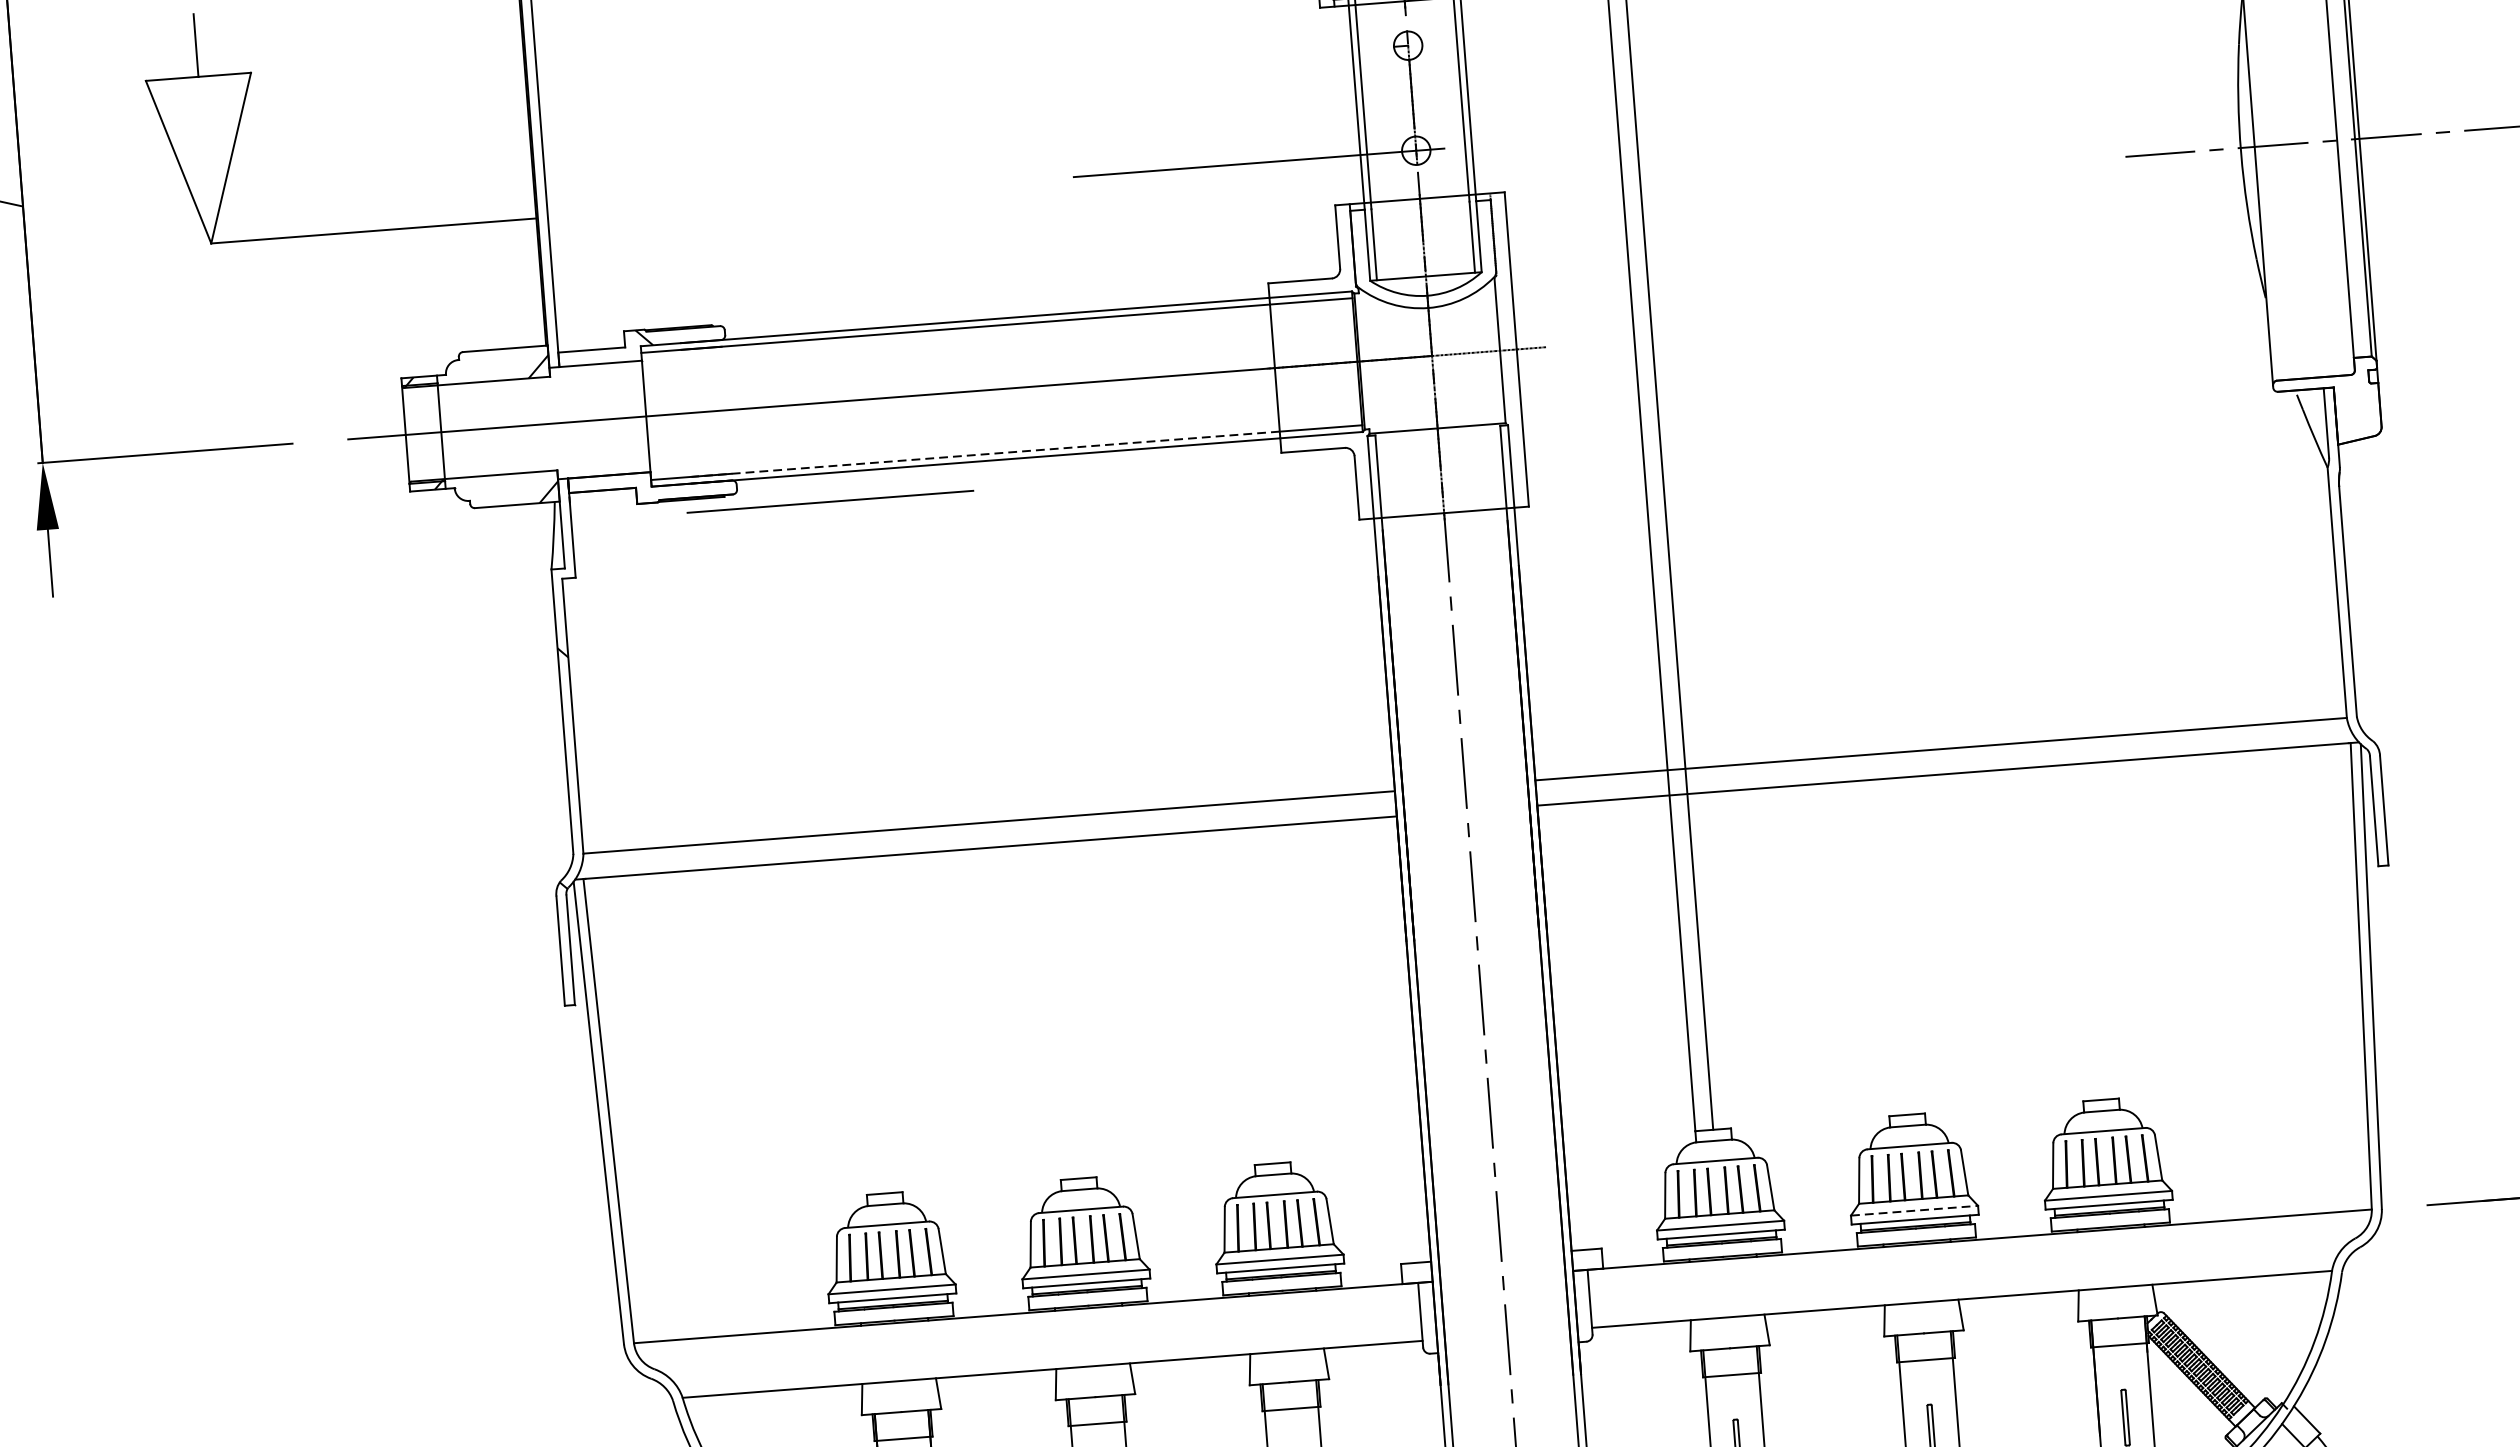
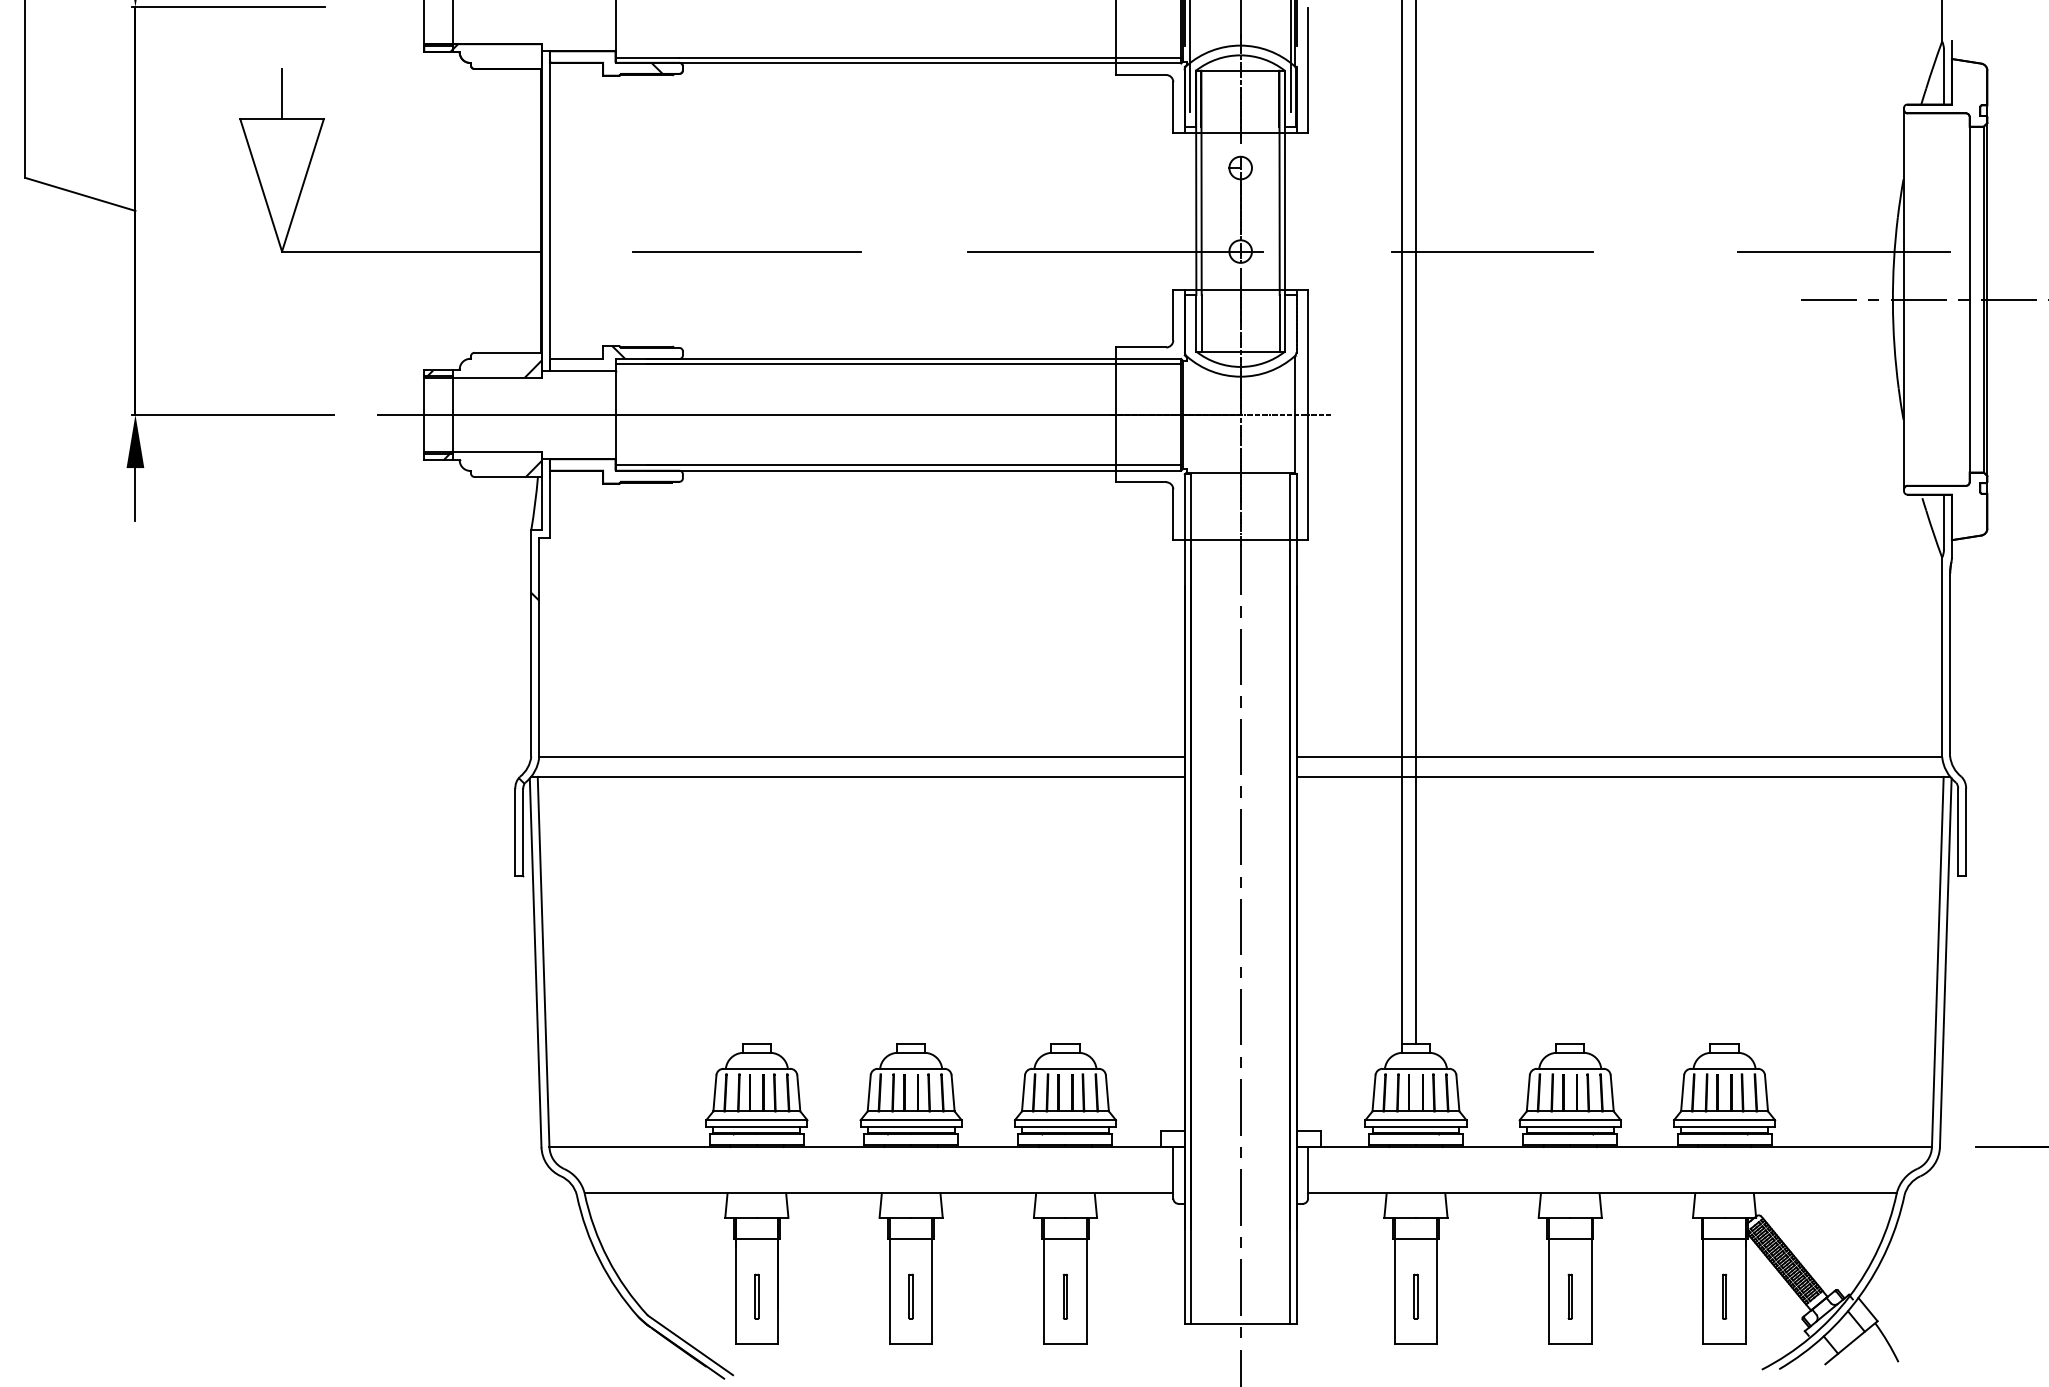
line: (2175, 92) -> (1844, 251), added
line: (1732, 126) -> (1492, 251), added
line: (985, 454) -> (881, 465), dashed -> solid
line: (829, 501) -> (746, 251), moved
line: (1914, 1211) -> (1570, 1120), dashed -> solid

